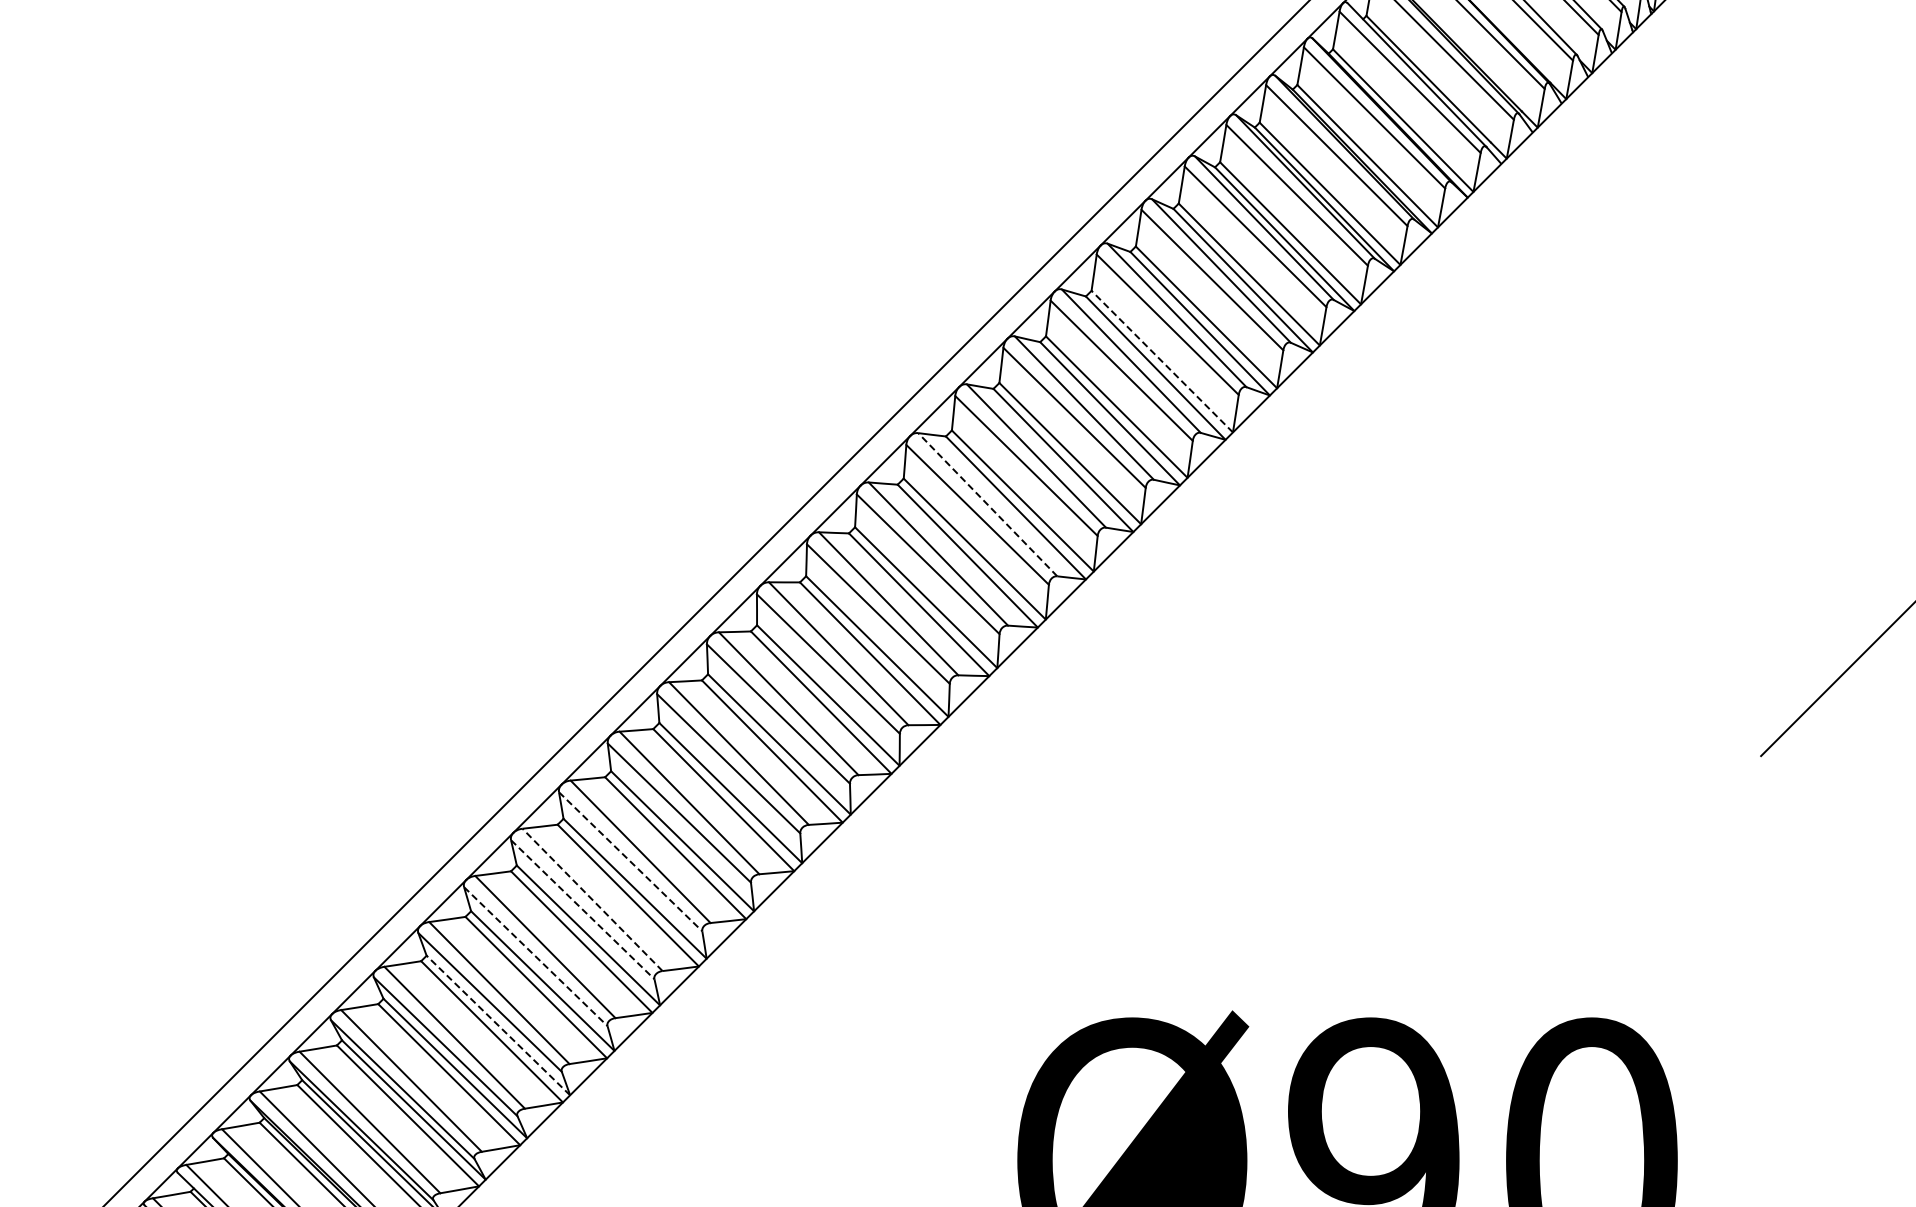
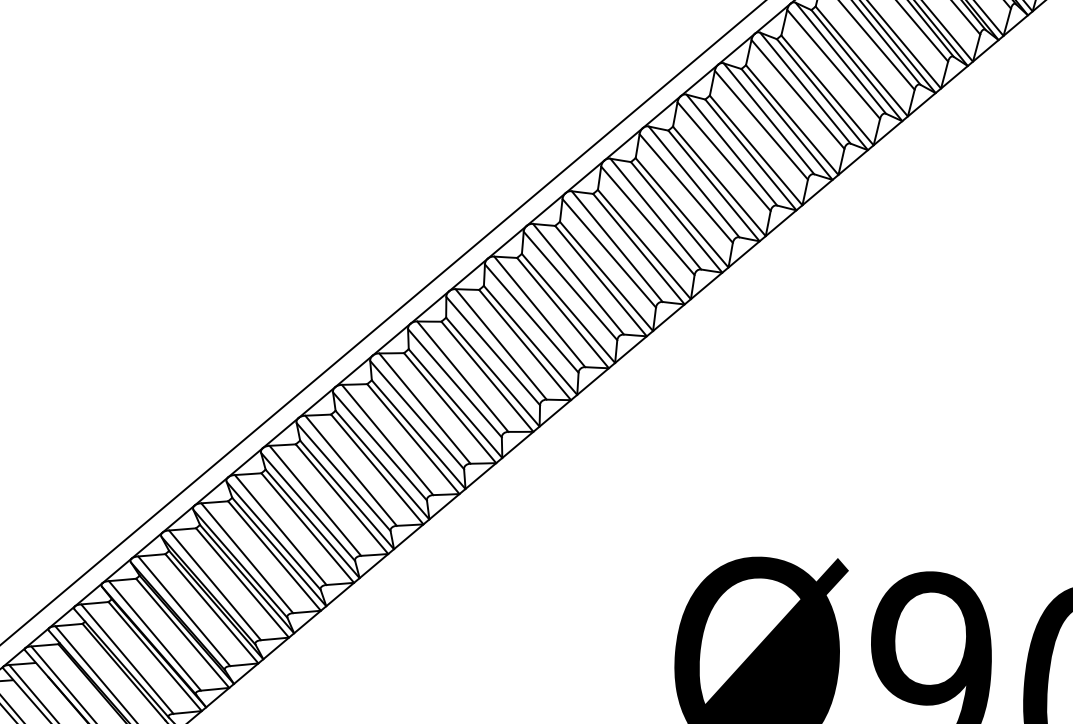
line: (1161, 361) -> (826, 90), dashed -> solid
line: (987, 504) -> (693, 181), dashed -> solid
line: (630, 861) -> (417, 414), dashed -> solid
line: (592, 899) -> (387, 439), dashed -> solid
line: (582, 909) -> (379, 446), dashed -> solid
line: (535, 956) -> (343, 476), dashed -> solid
line: (498, 1025) -> (312, 523), dashed -> solid

